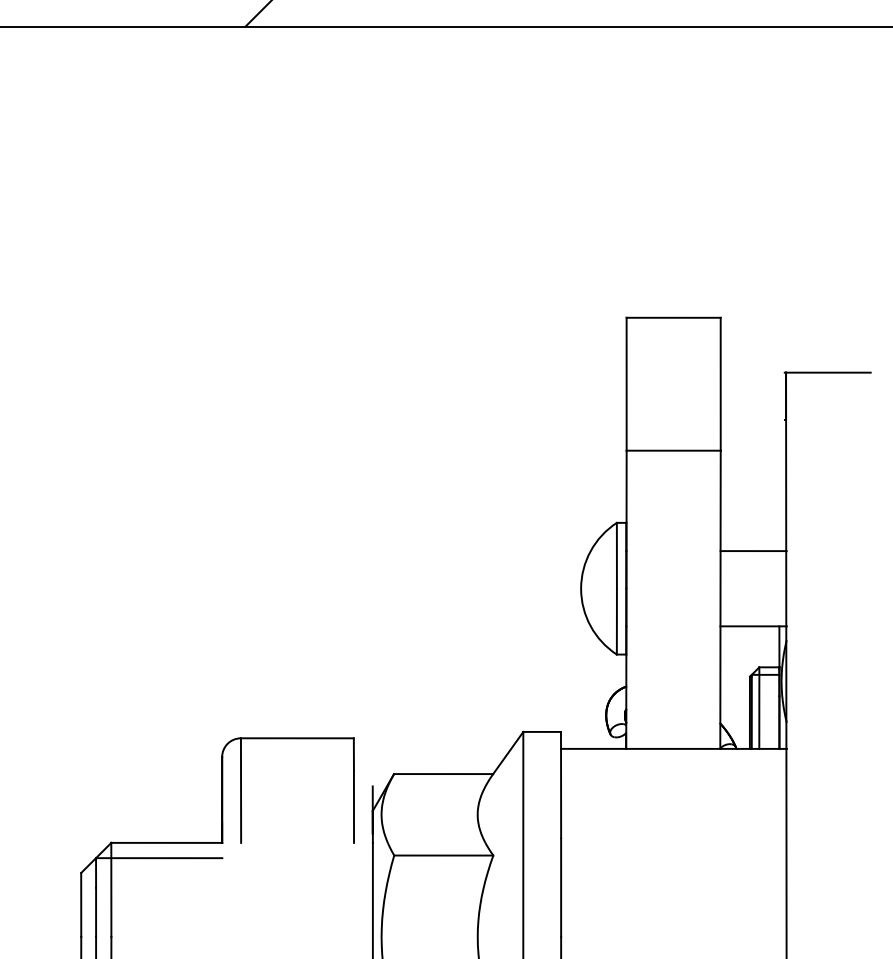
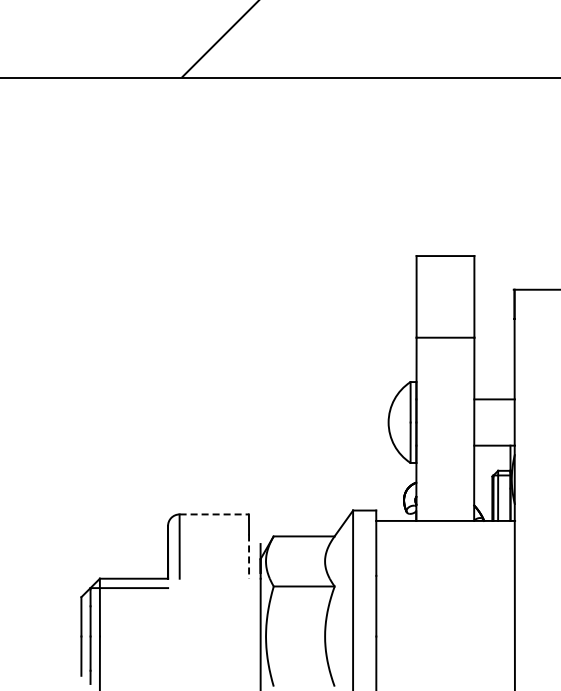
line: (297, 738) -> (214, 514), solid -> dashed
line: (354, 808) -> (249, 557), solid -> dashed

